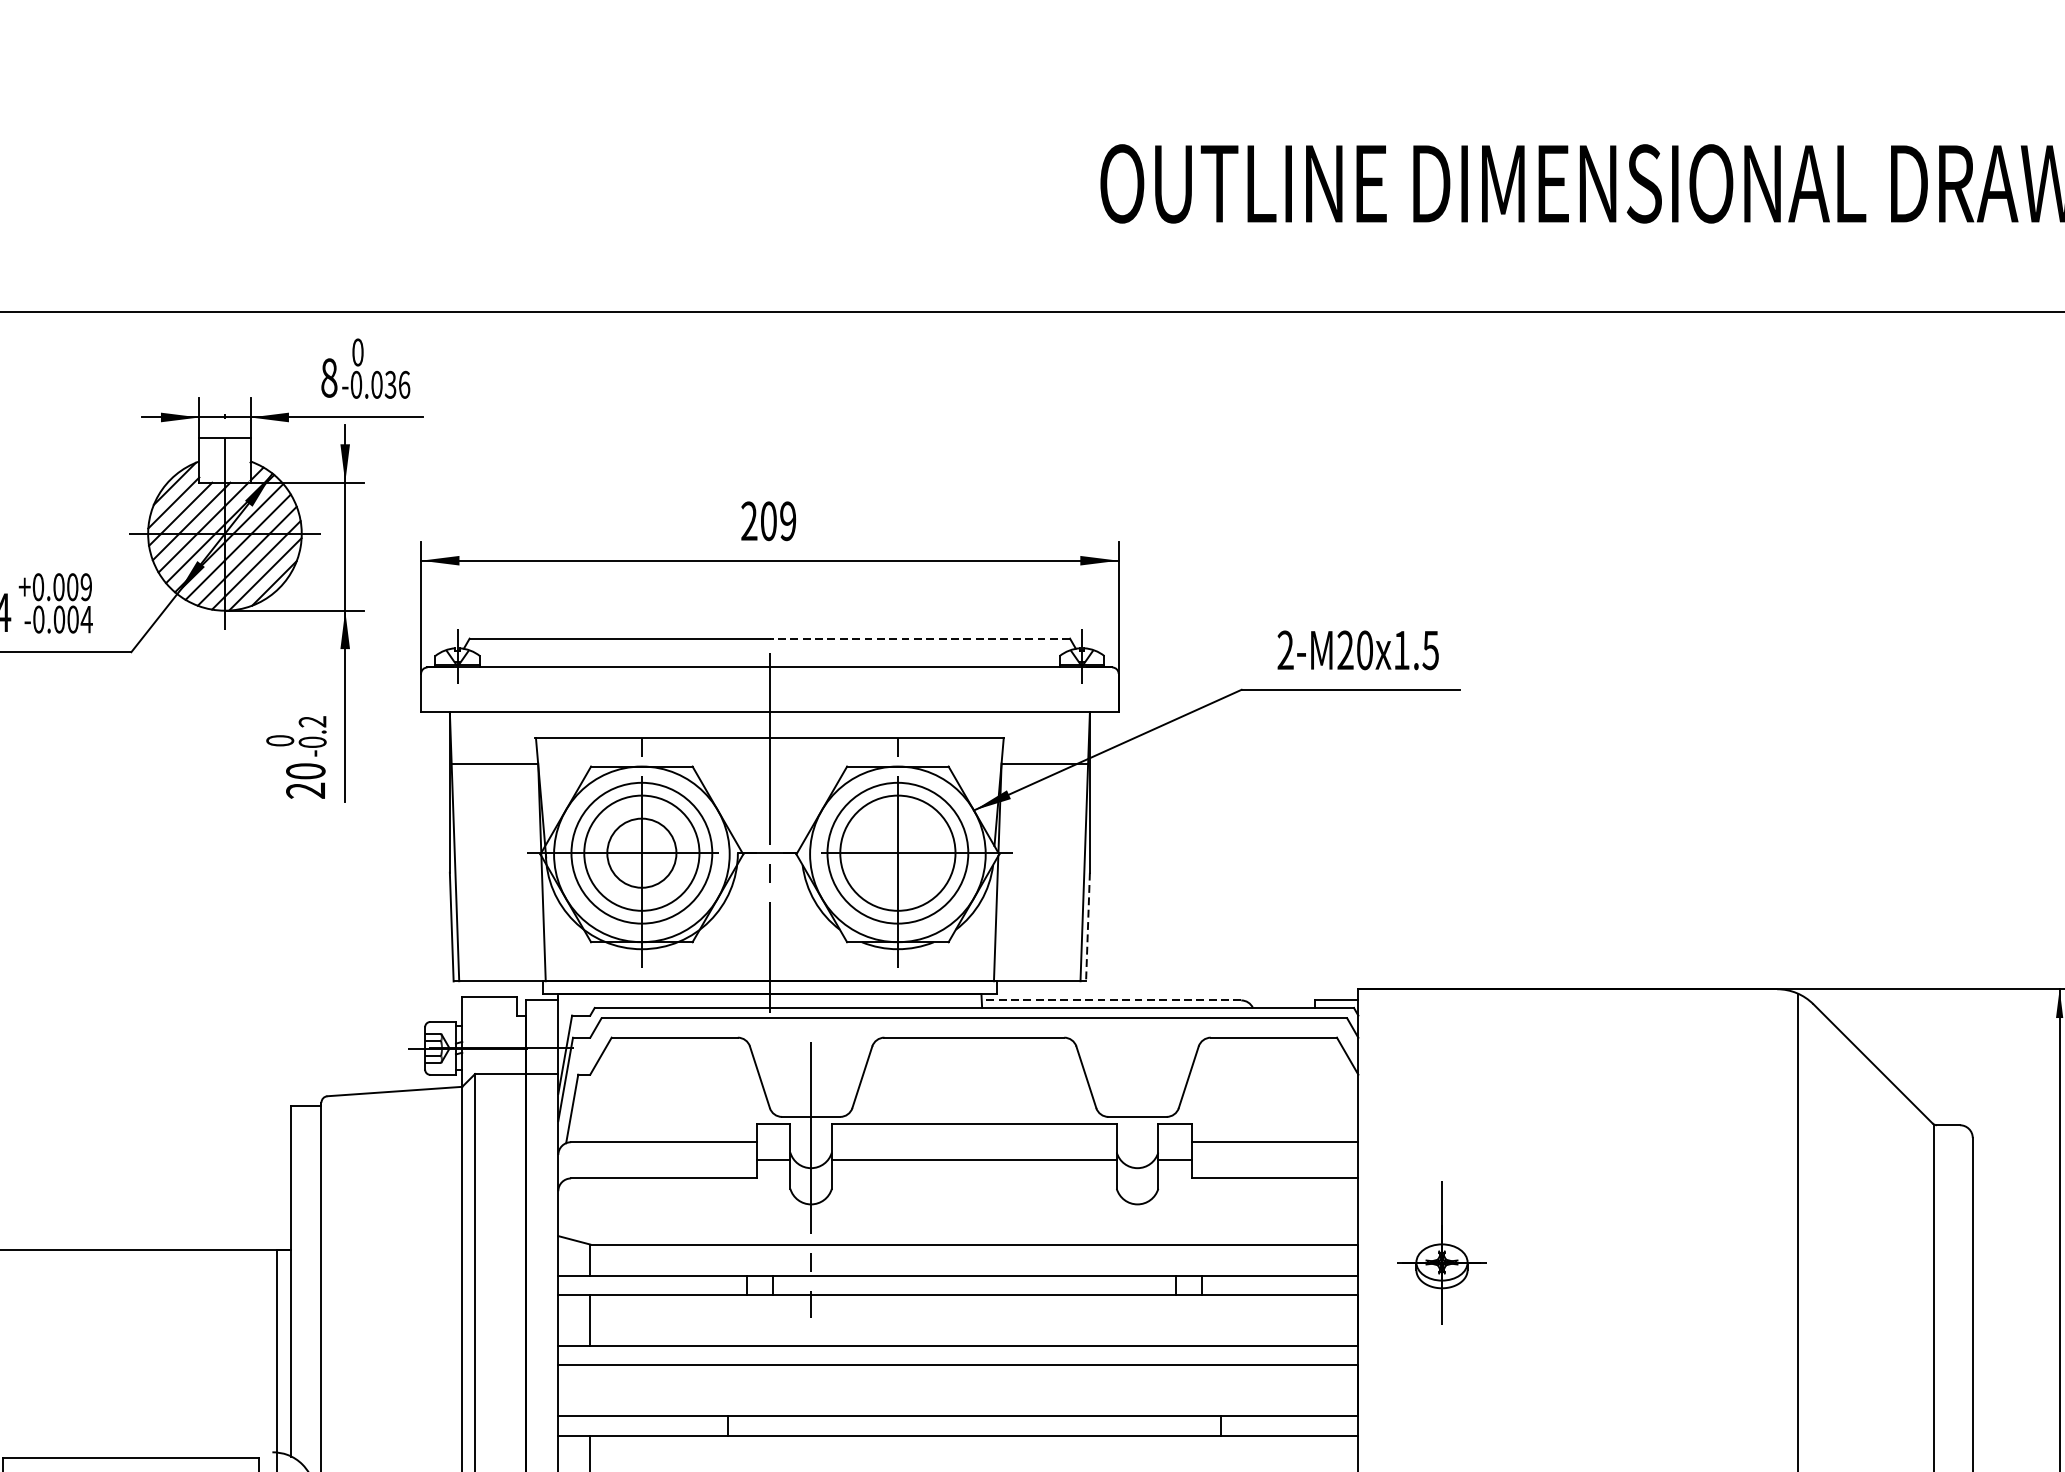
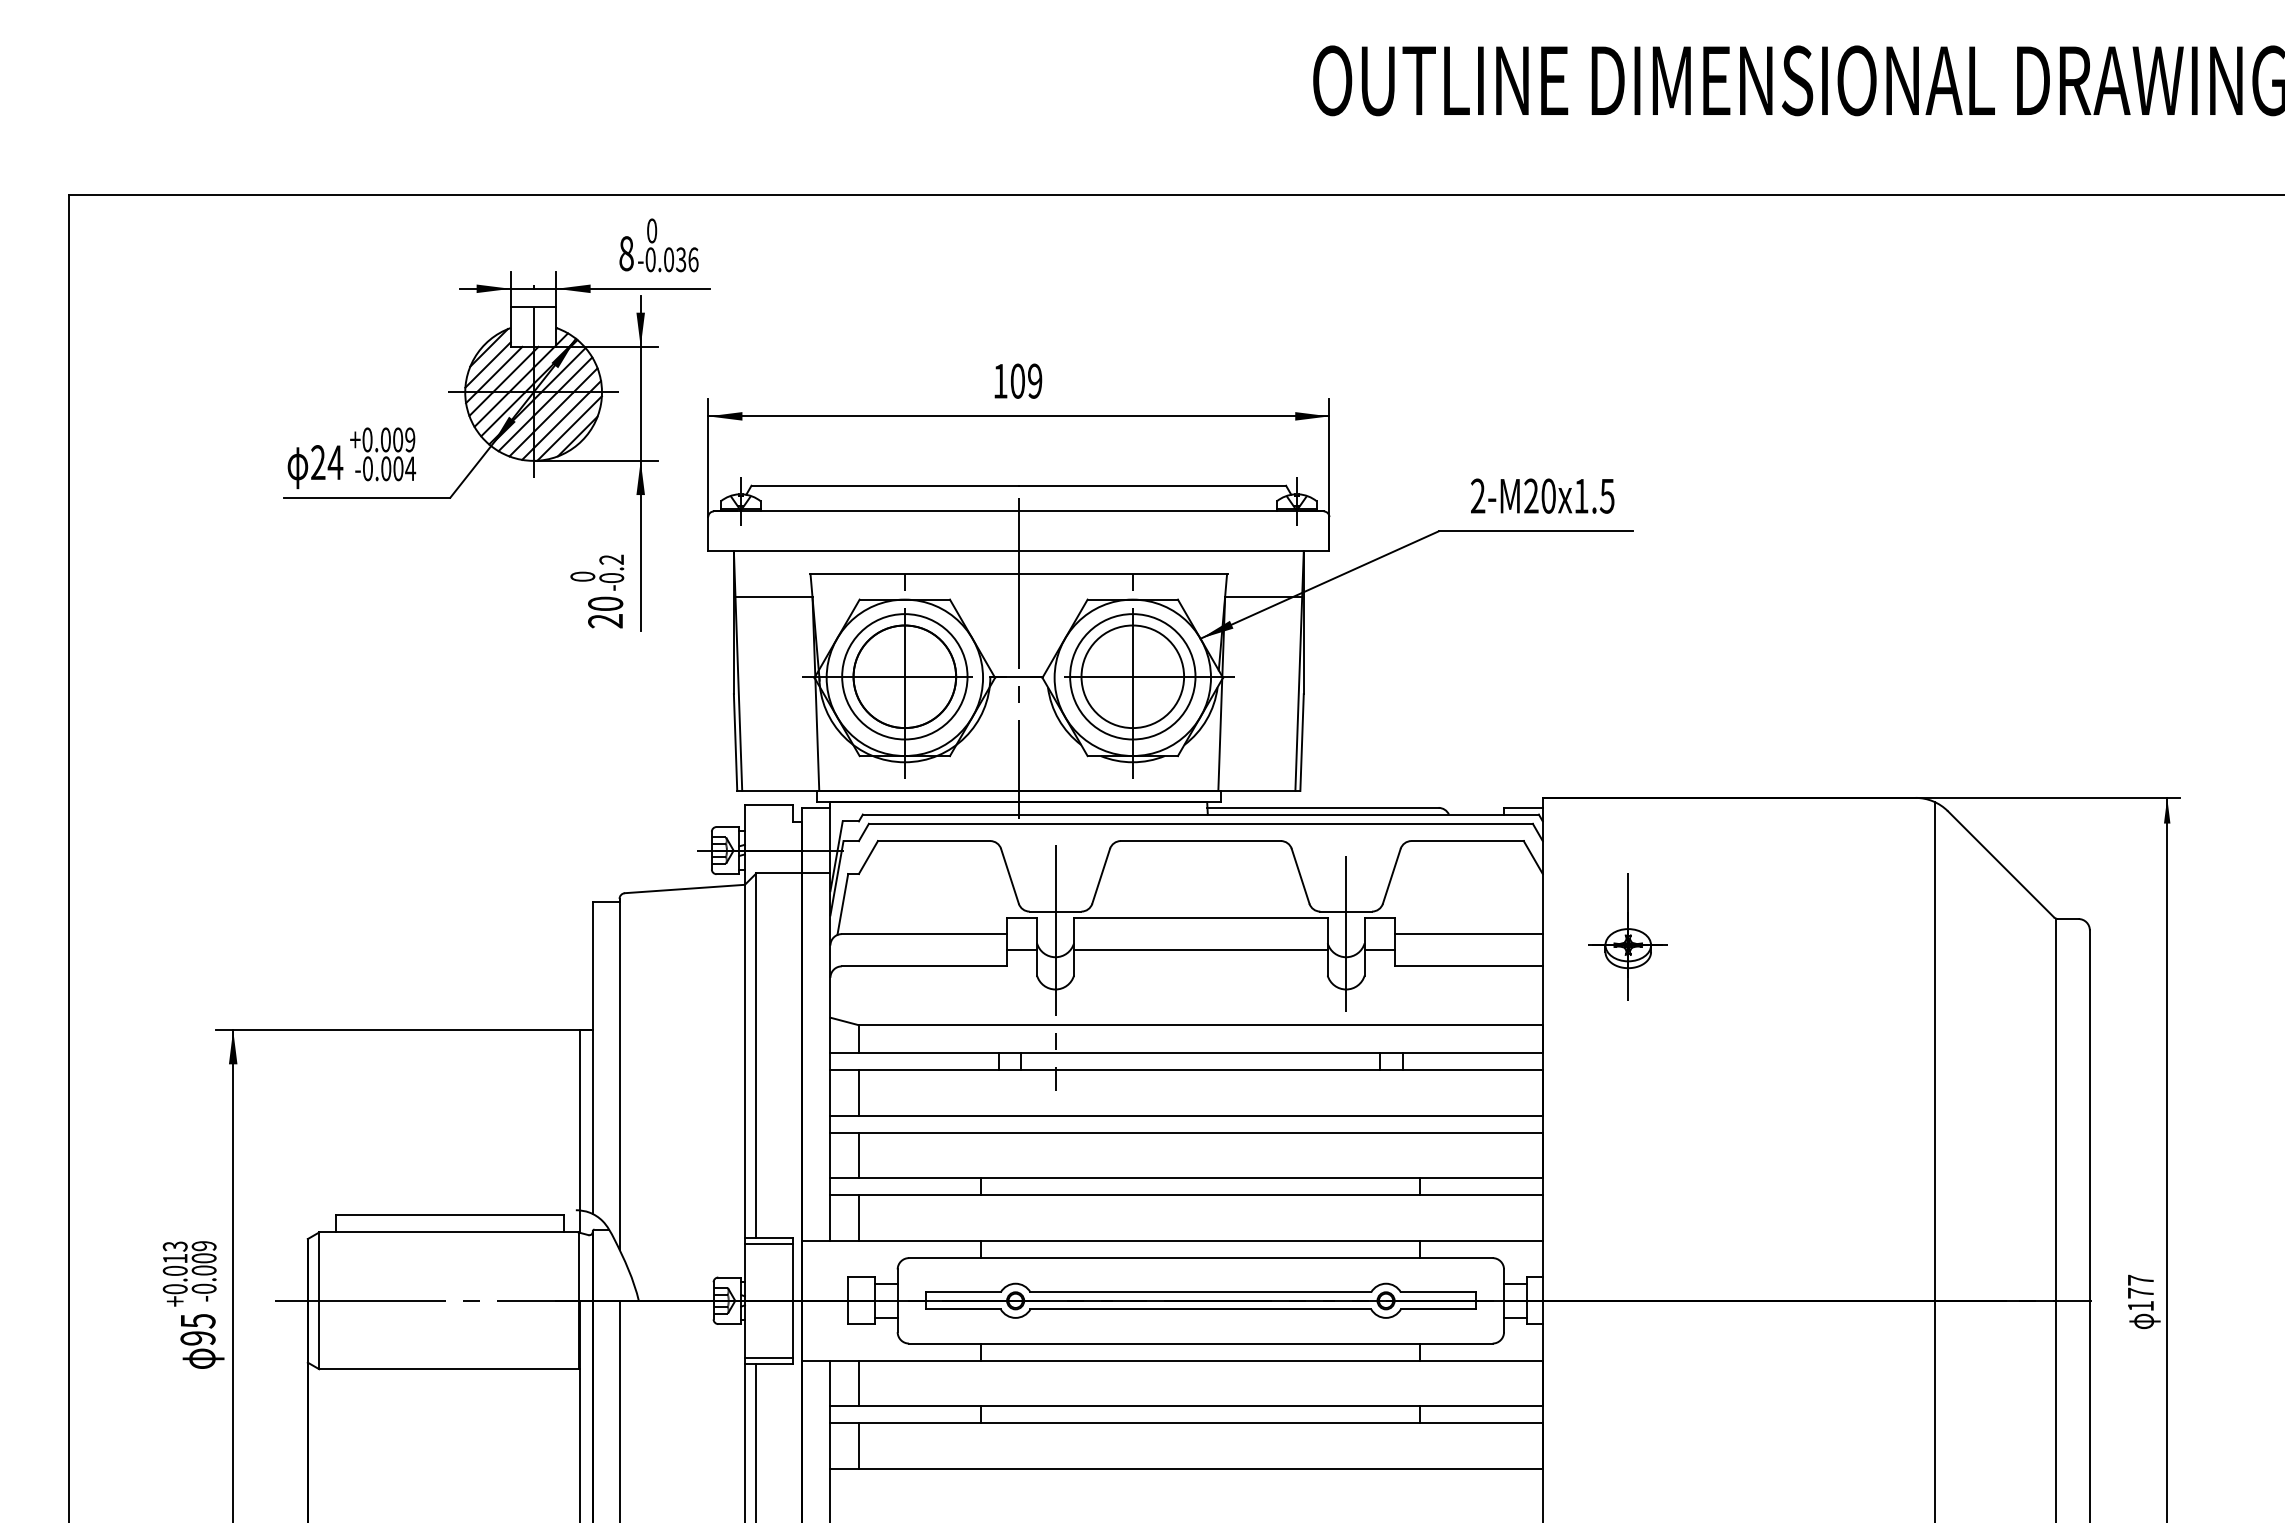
text: (749, 520) -> (1000, 380), 209 -> 109
line: (920, 638) -> (1152, 485), dashed -> solid
circle: (641, 852) -> (904, 676), size x1.67
line: (1088, 928) -> (1302, 743), dashed -> solid
line: (1112, 1000) -> (1323, 807), dashed -> solid
line: (1137, 1141) -> (1346, 933), added
part: (1441, 1252) -> (1627, 936), moved
line: (589, 1390) -> (858, 1155), added

